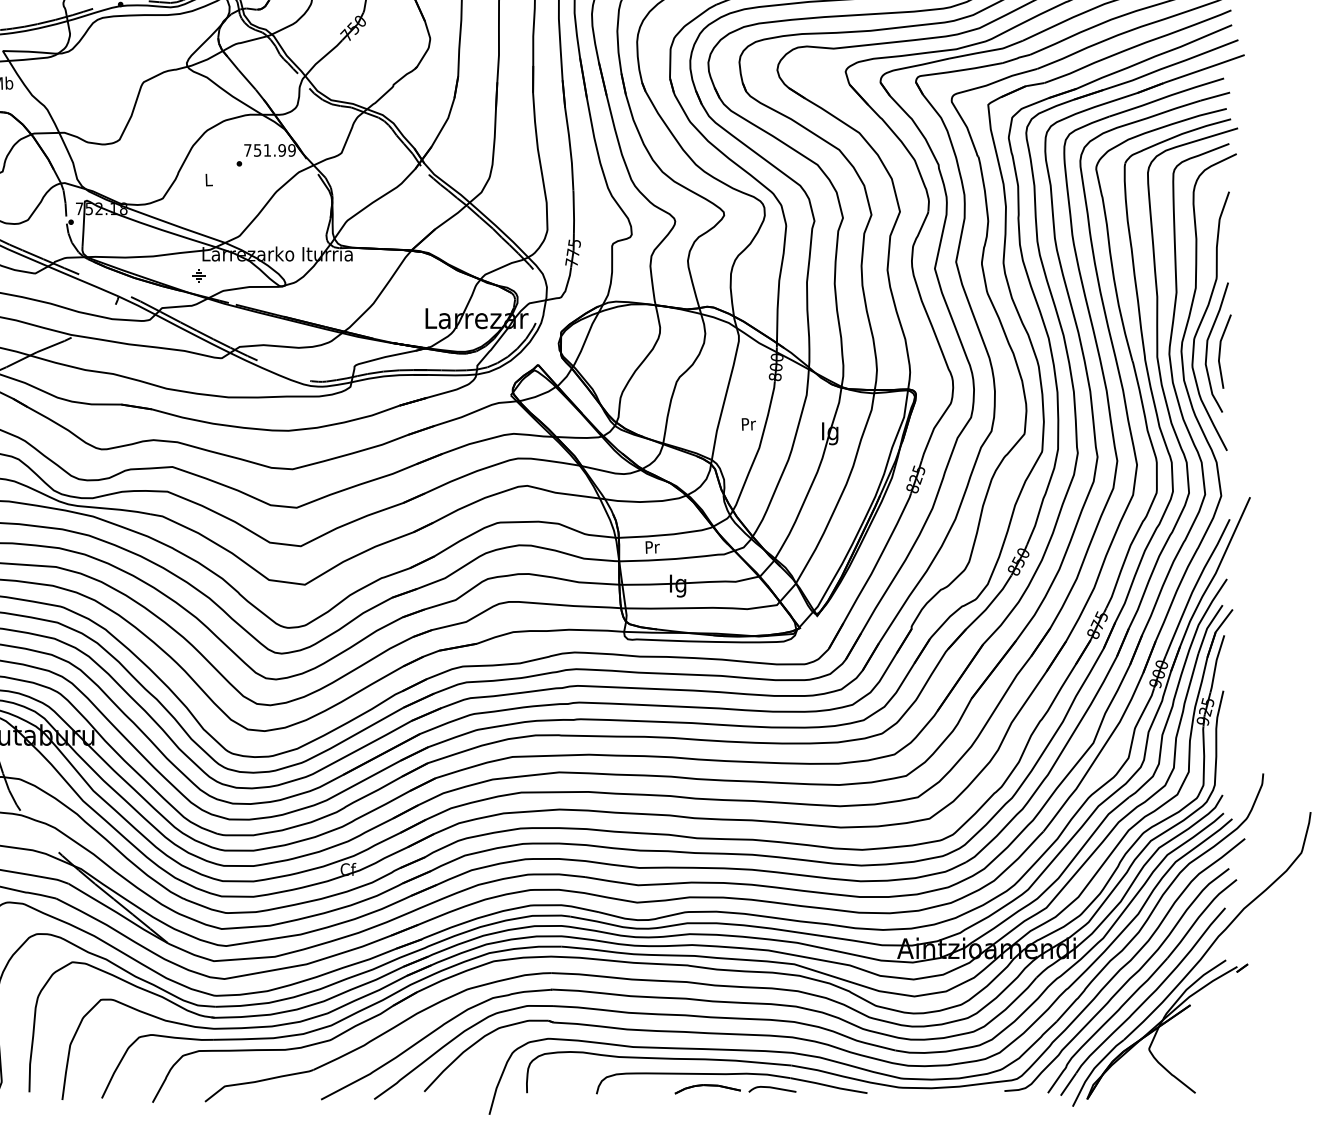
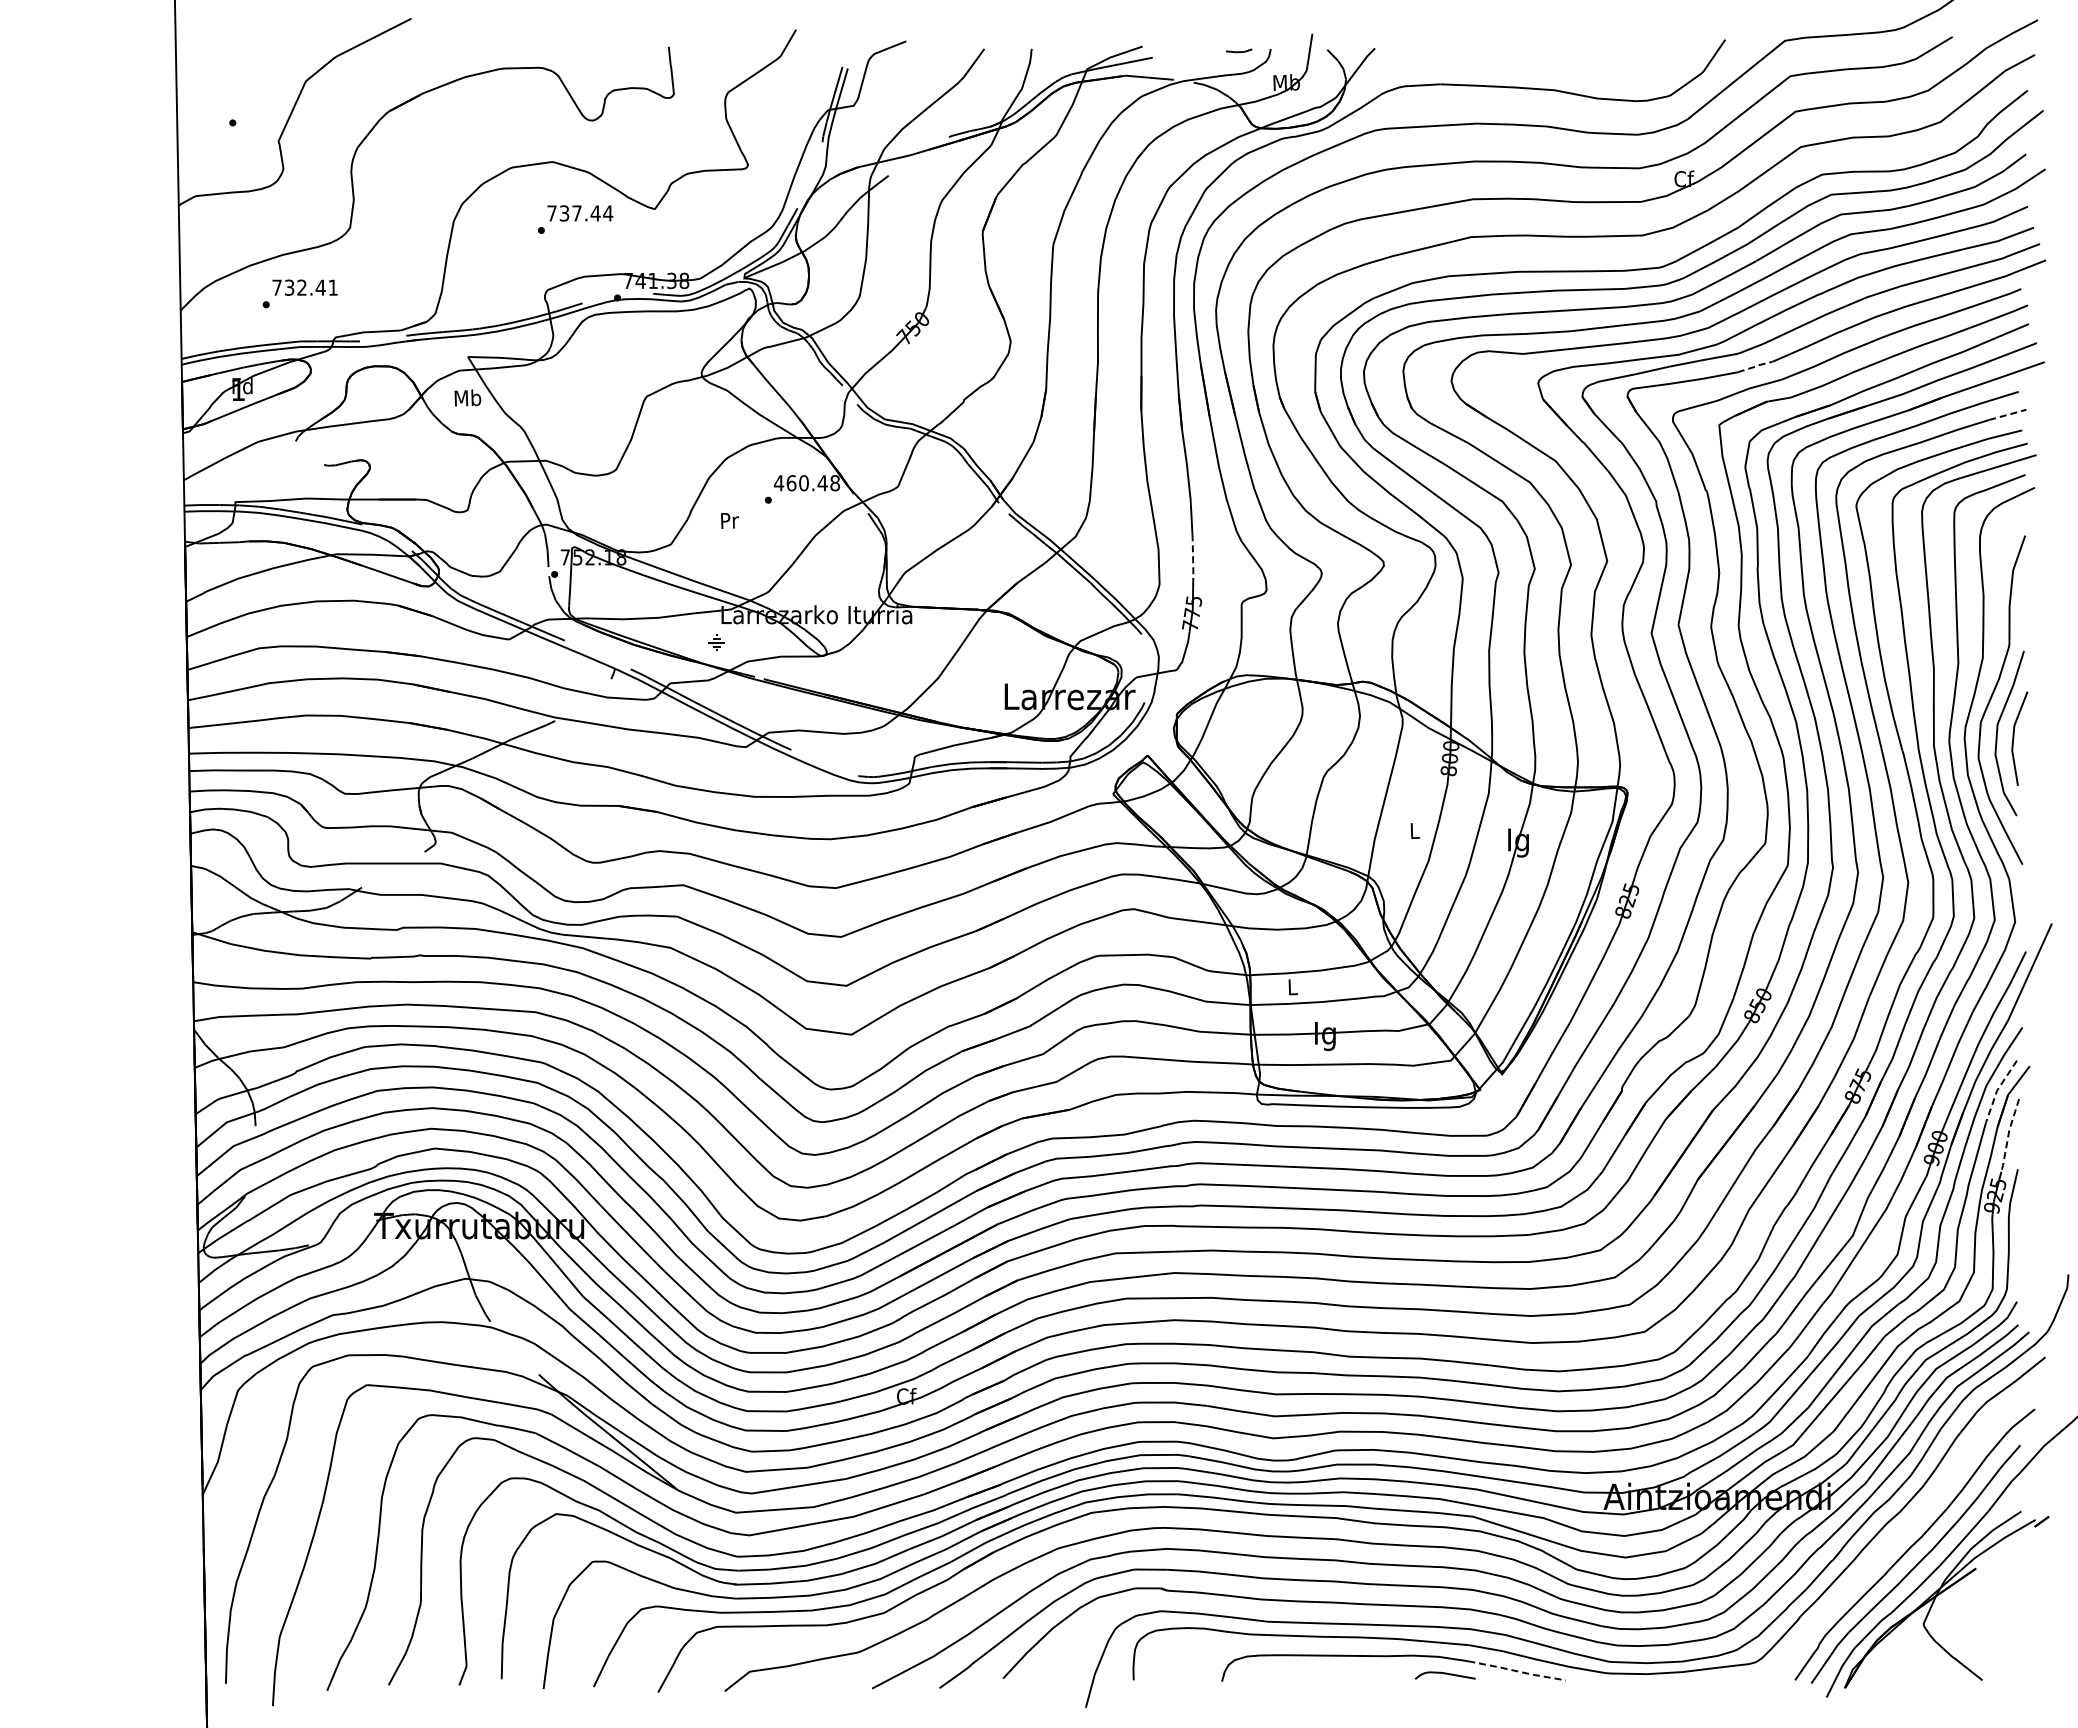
line: (1017, 58) -> (1756, 366), solid -> dashed
line: (1216, 96) -> (2008, 414), solid -> dashed
text: (269, 150) -> (806, 483), 751.99 -> 460.48
text: (208, 179) -> (729, 520), L -> Pr
line: (574, 208) -> (1193, 556), solid -> dashed
text: (749, 424) -> (1415, 831), Pr -> L
text: (652, 547) -> (1293, 987), Pr -> L
line: (1207, 628) -> (1997, 1090), solid -> dashed
line: (1216, 664) -> (2008, 1135), solid -> dashed
curve: (1122, 985) -> (1889, 1543), removed
line: (829, 1086) -> (1517, 1671), solid -> dashed
part: (708, 1089) -> (1363, 1675), removed

